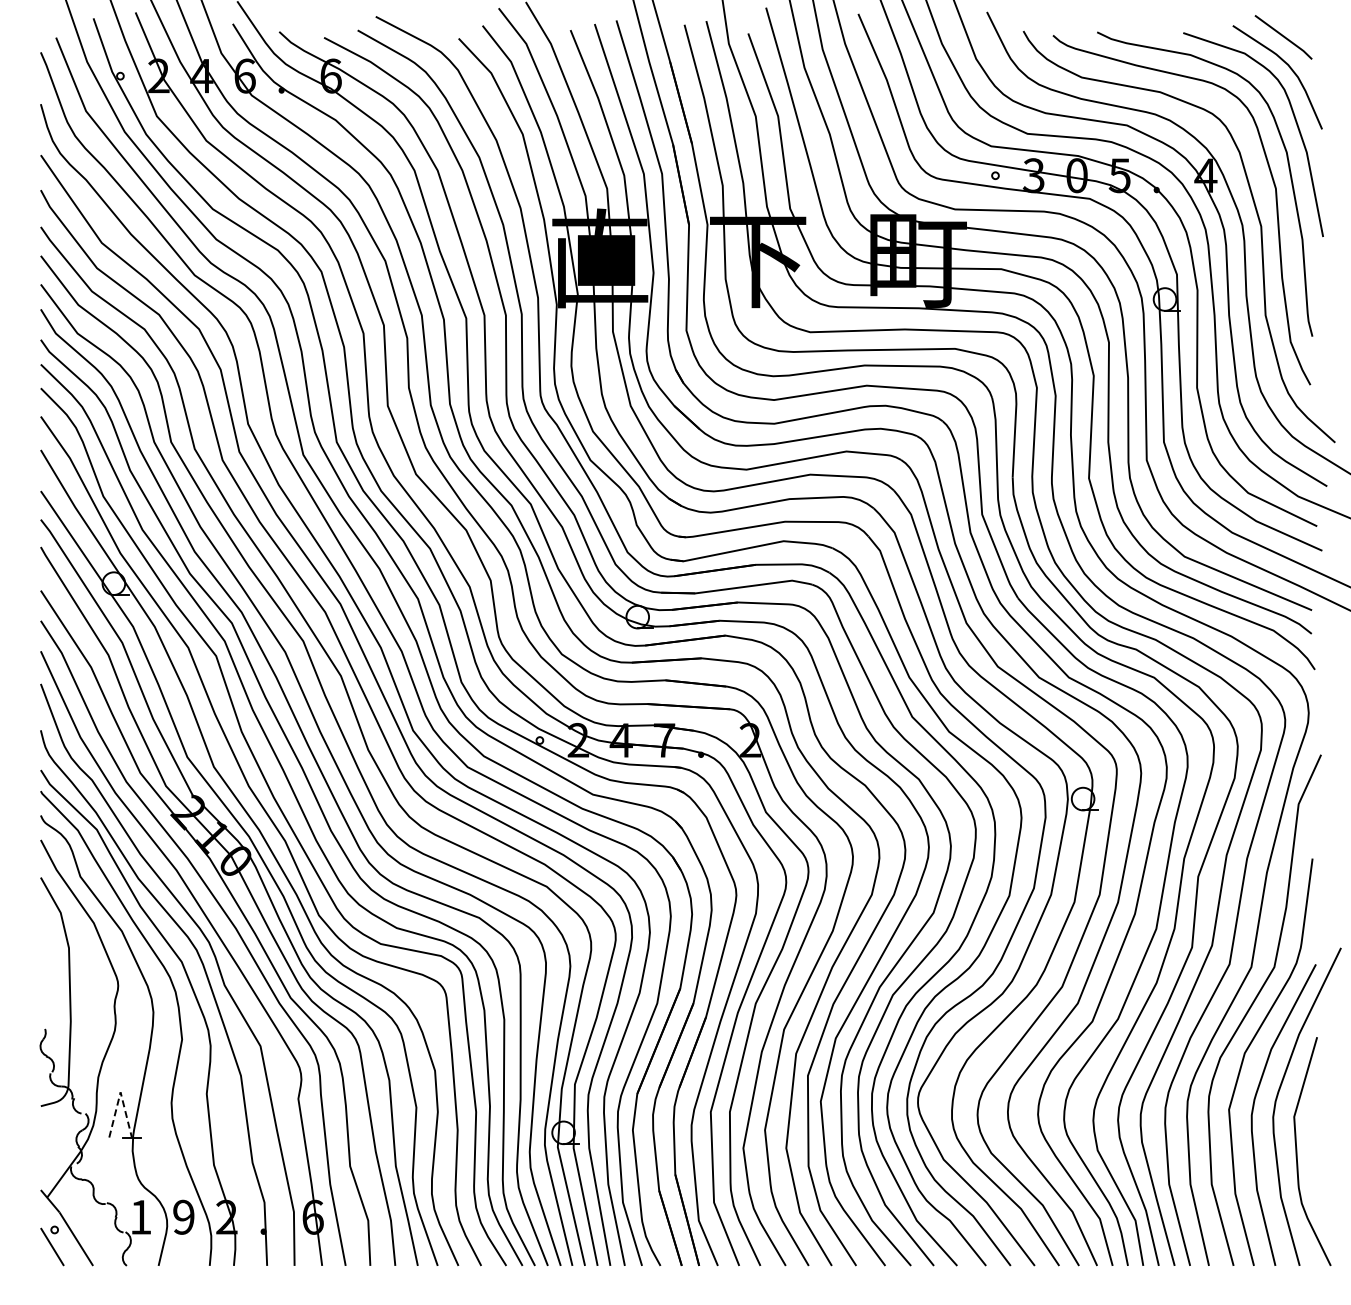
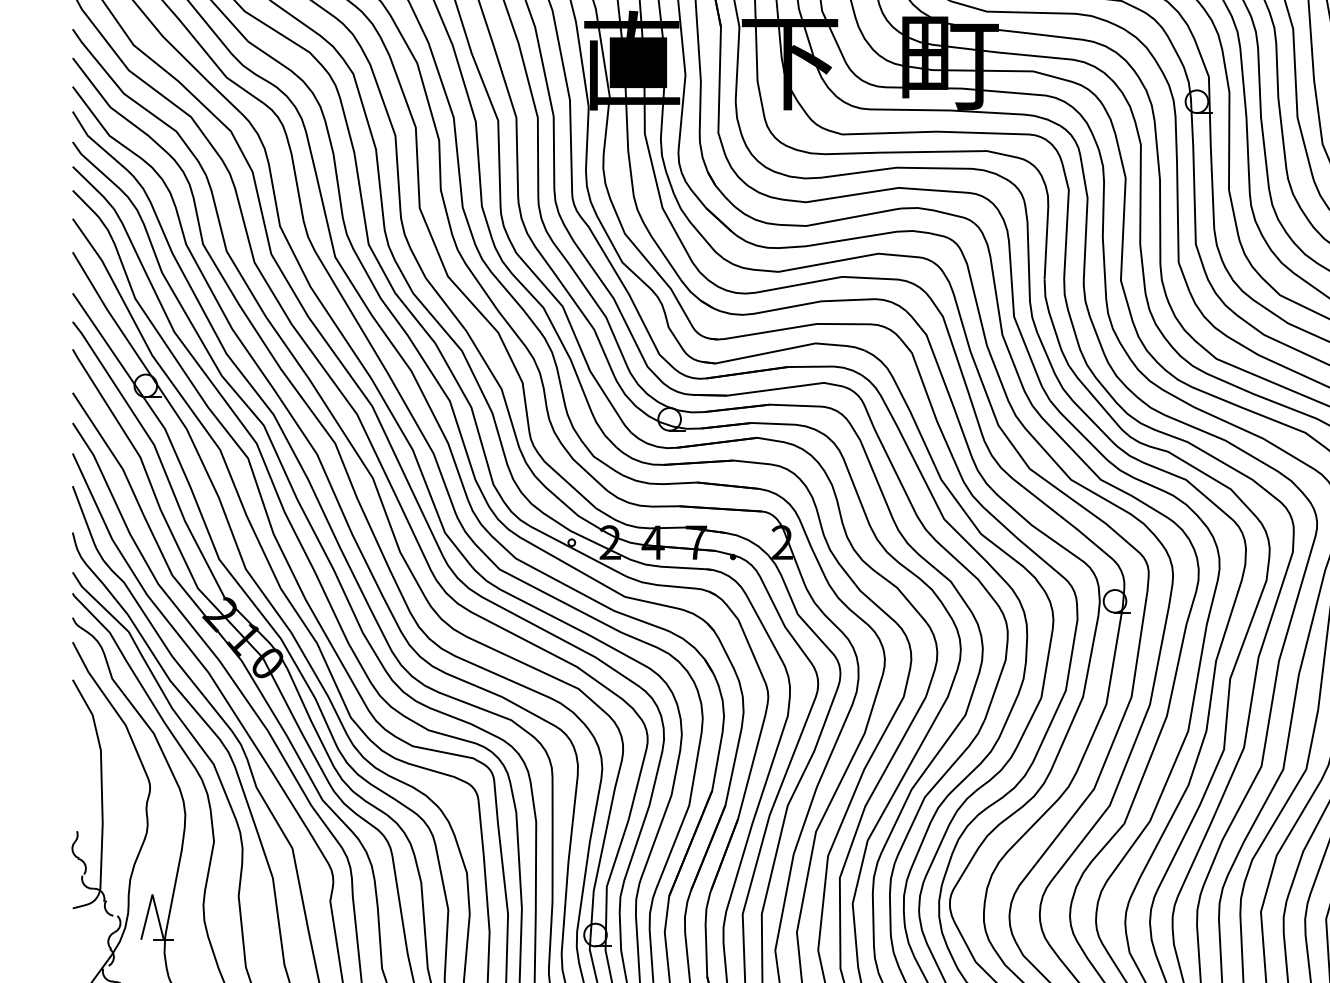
line: (120, 1092) -> (152, 894), dashed -> solid

